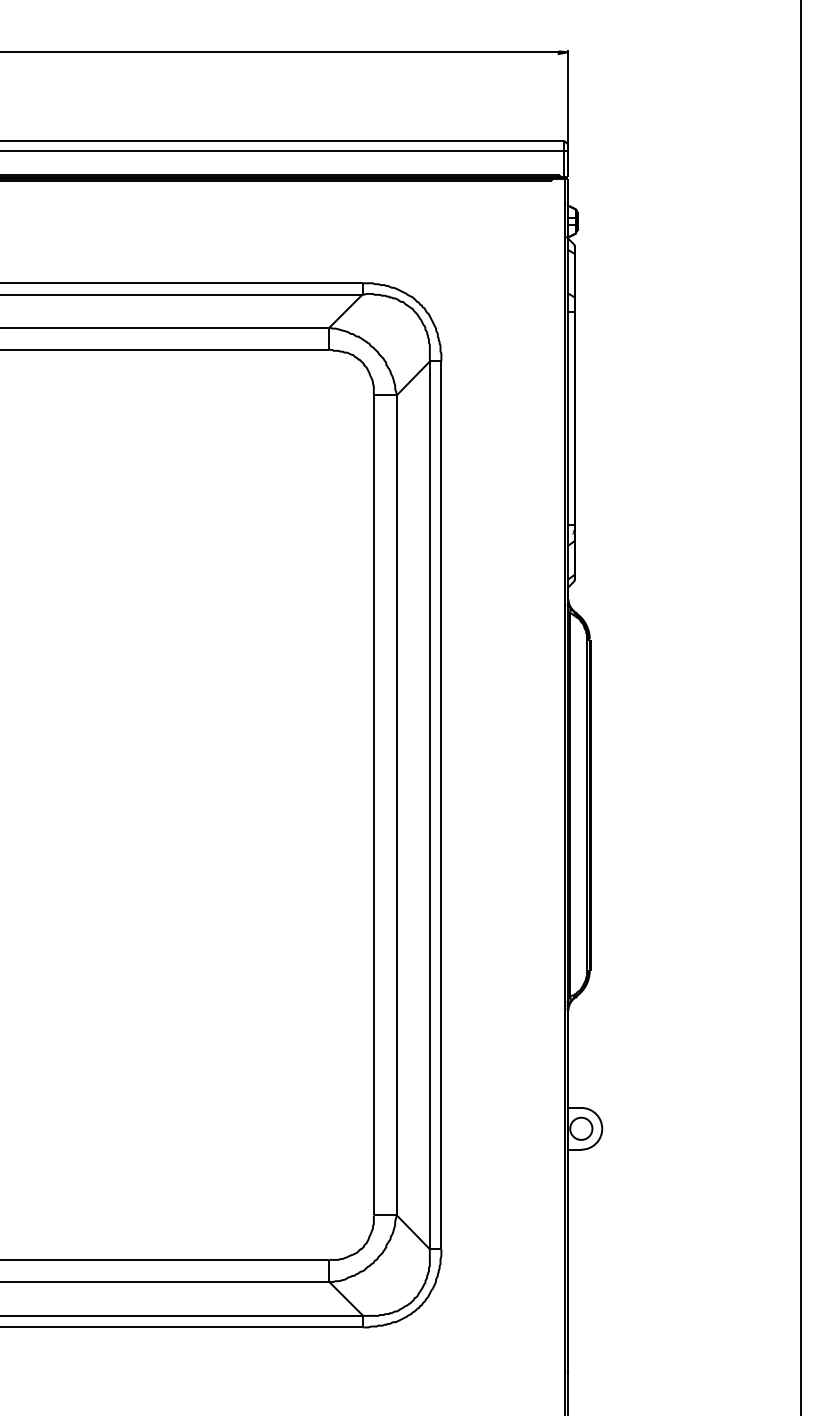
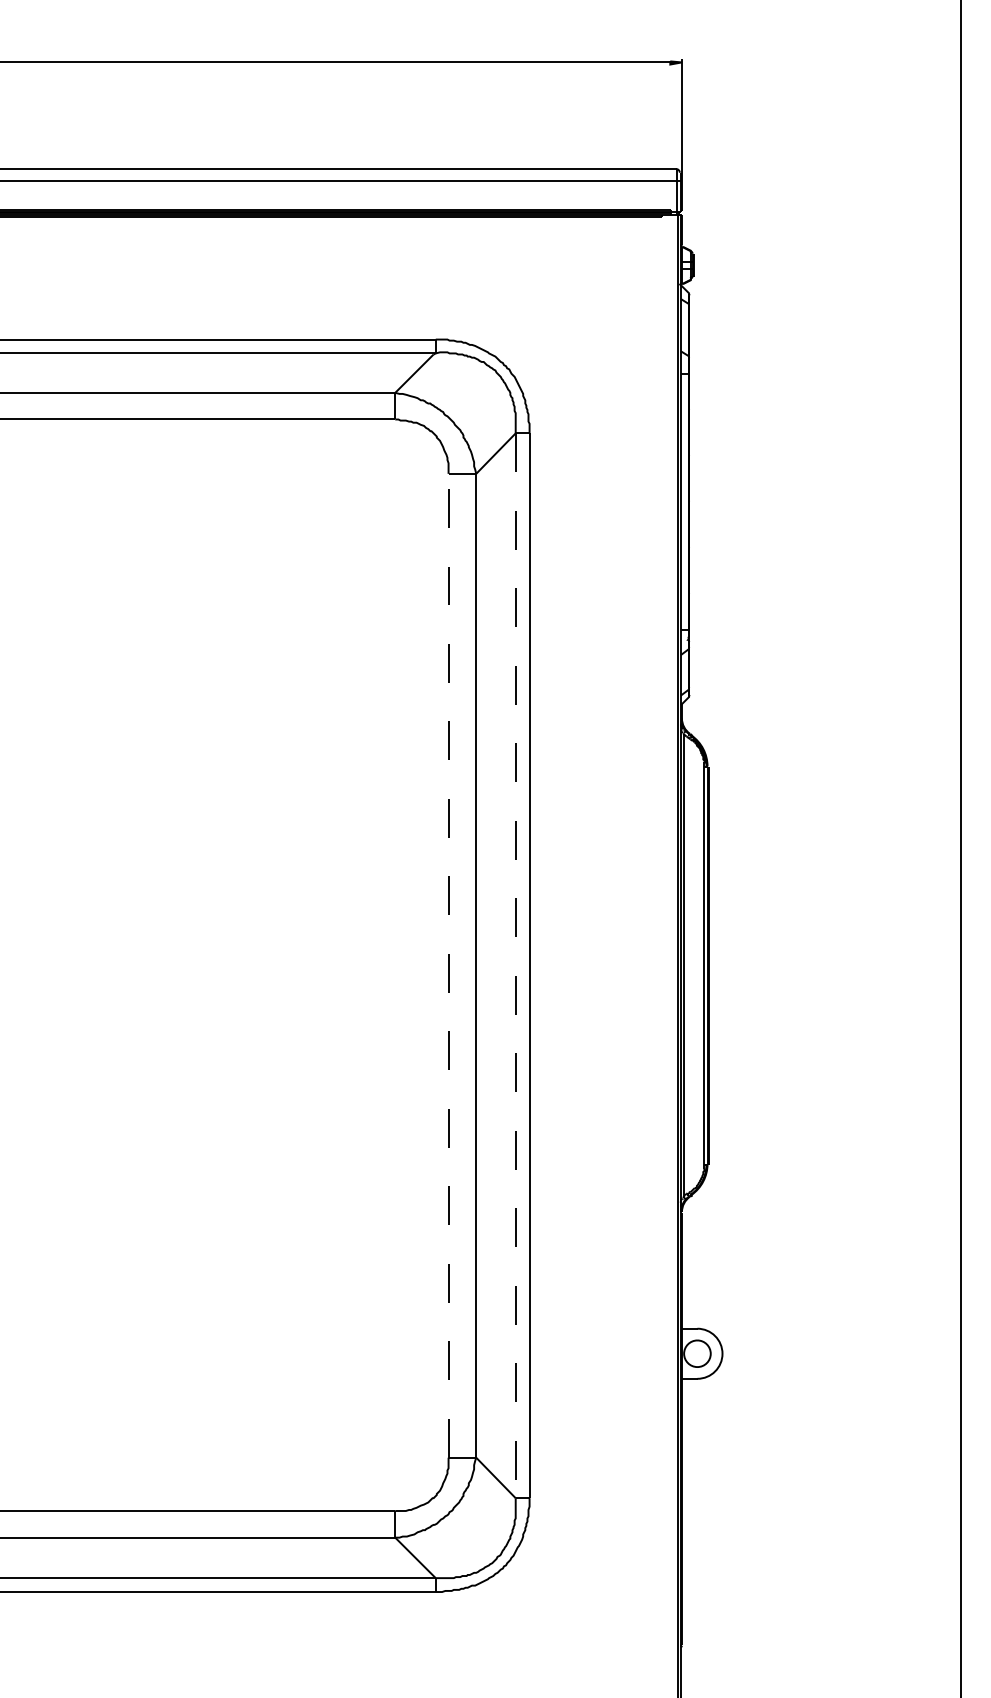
line: (373, 804) -> (448, 964), solid -> dashed
line: (429, 805) -> (515, 965), solid -> dashed

